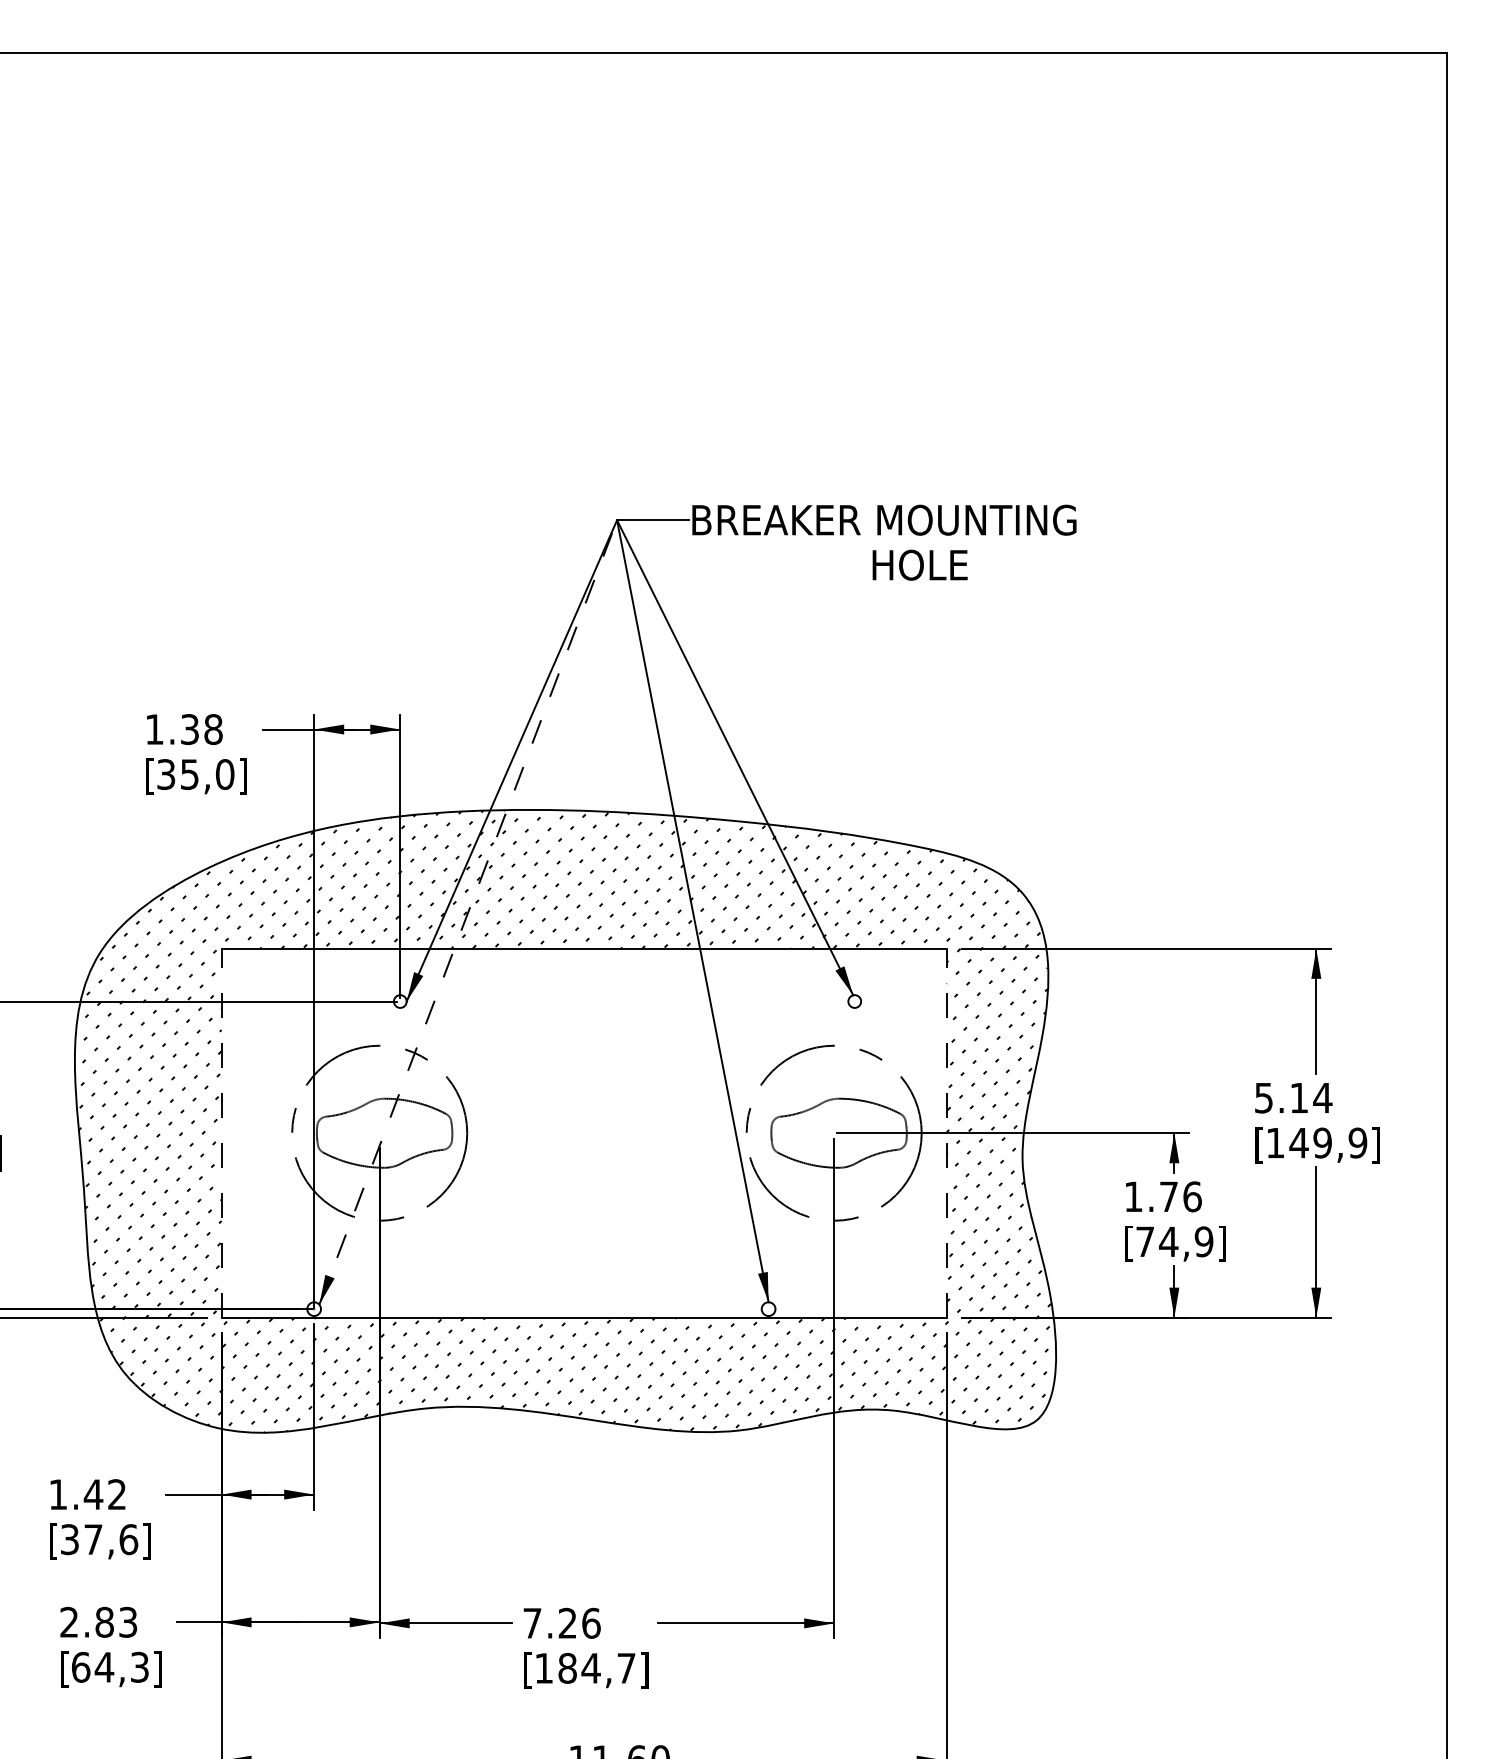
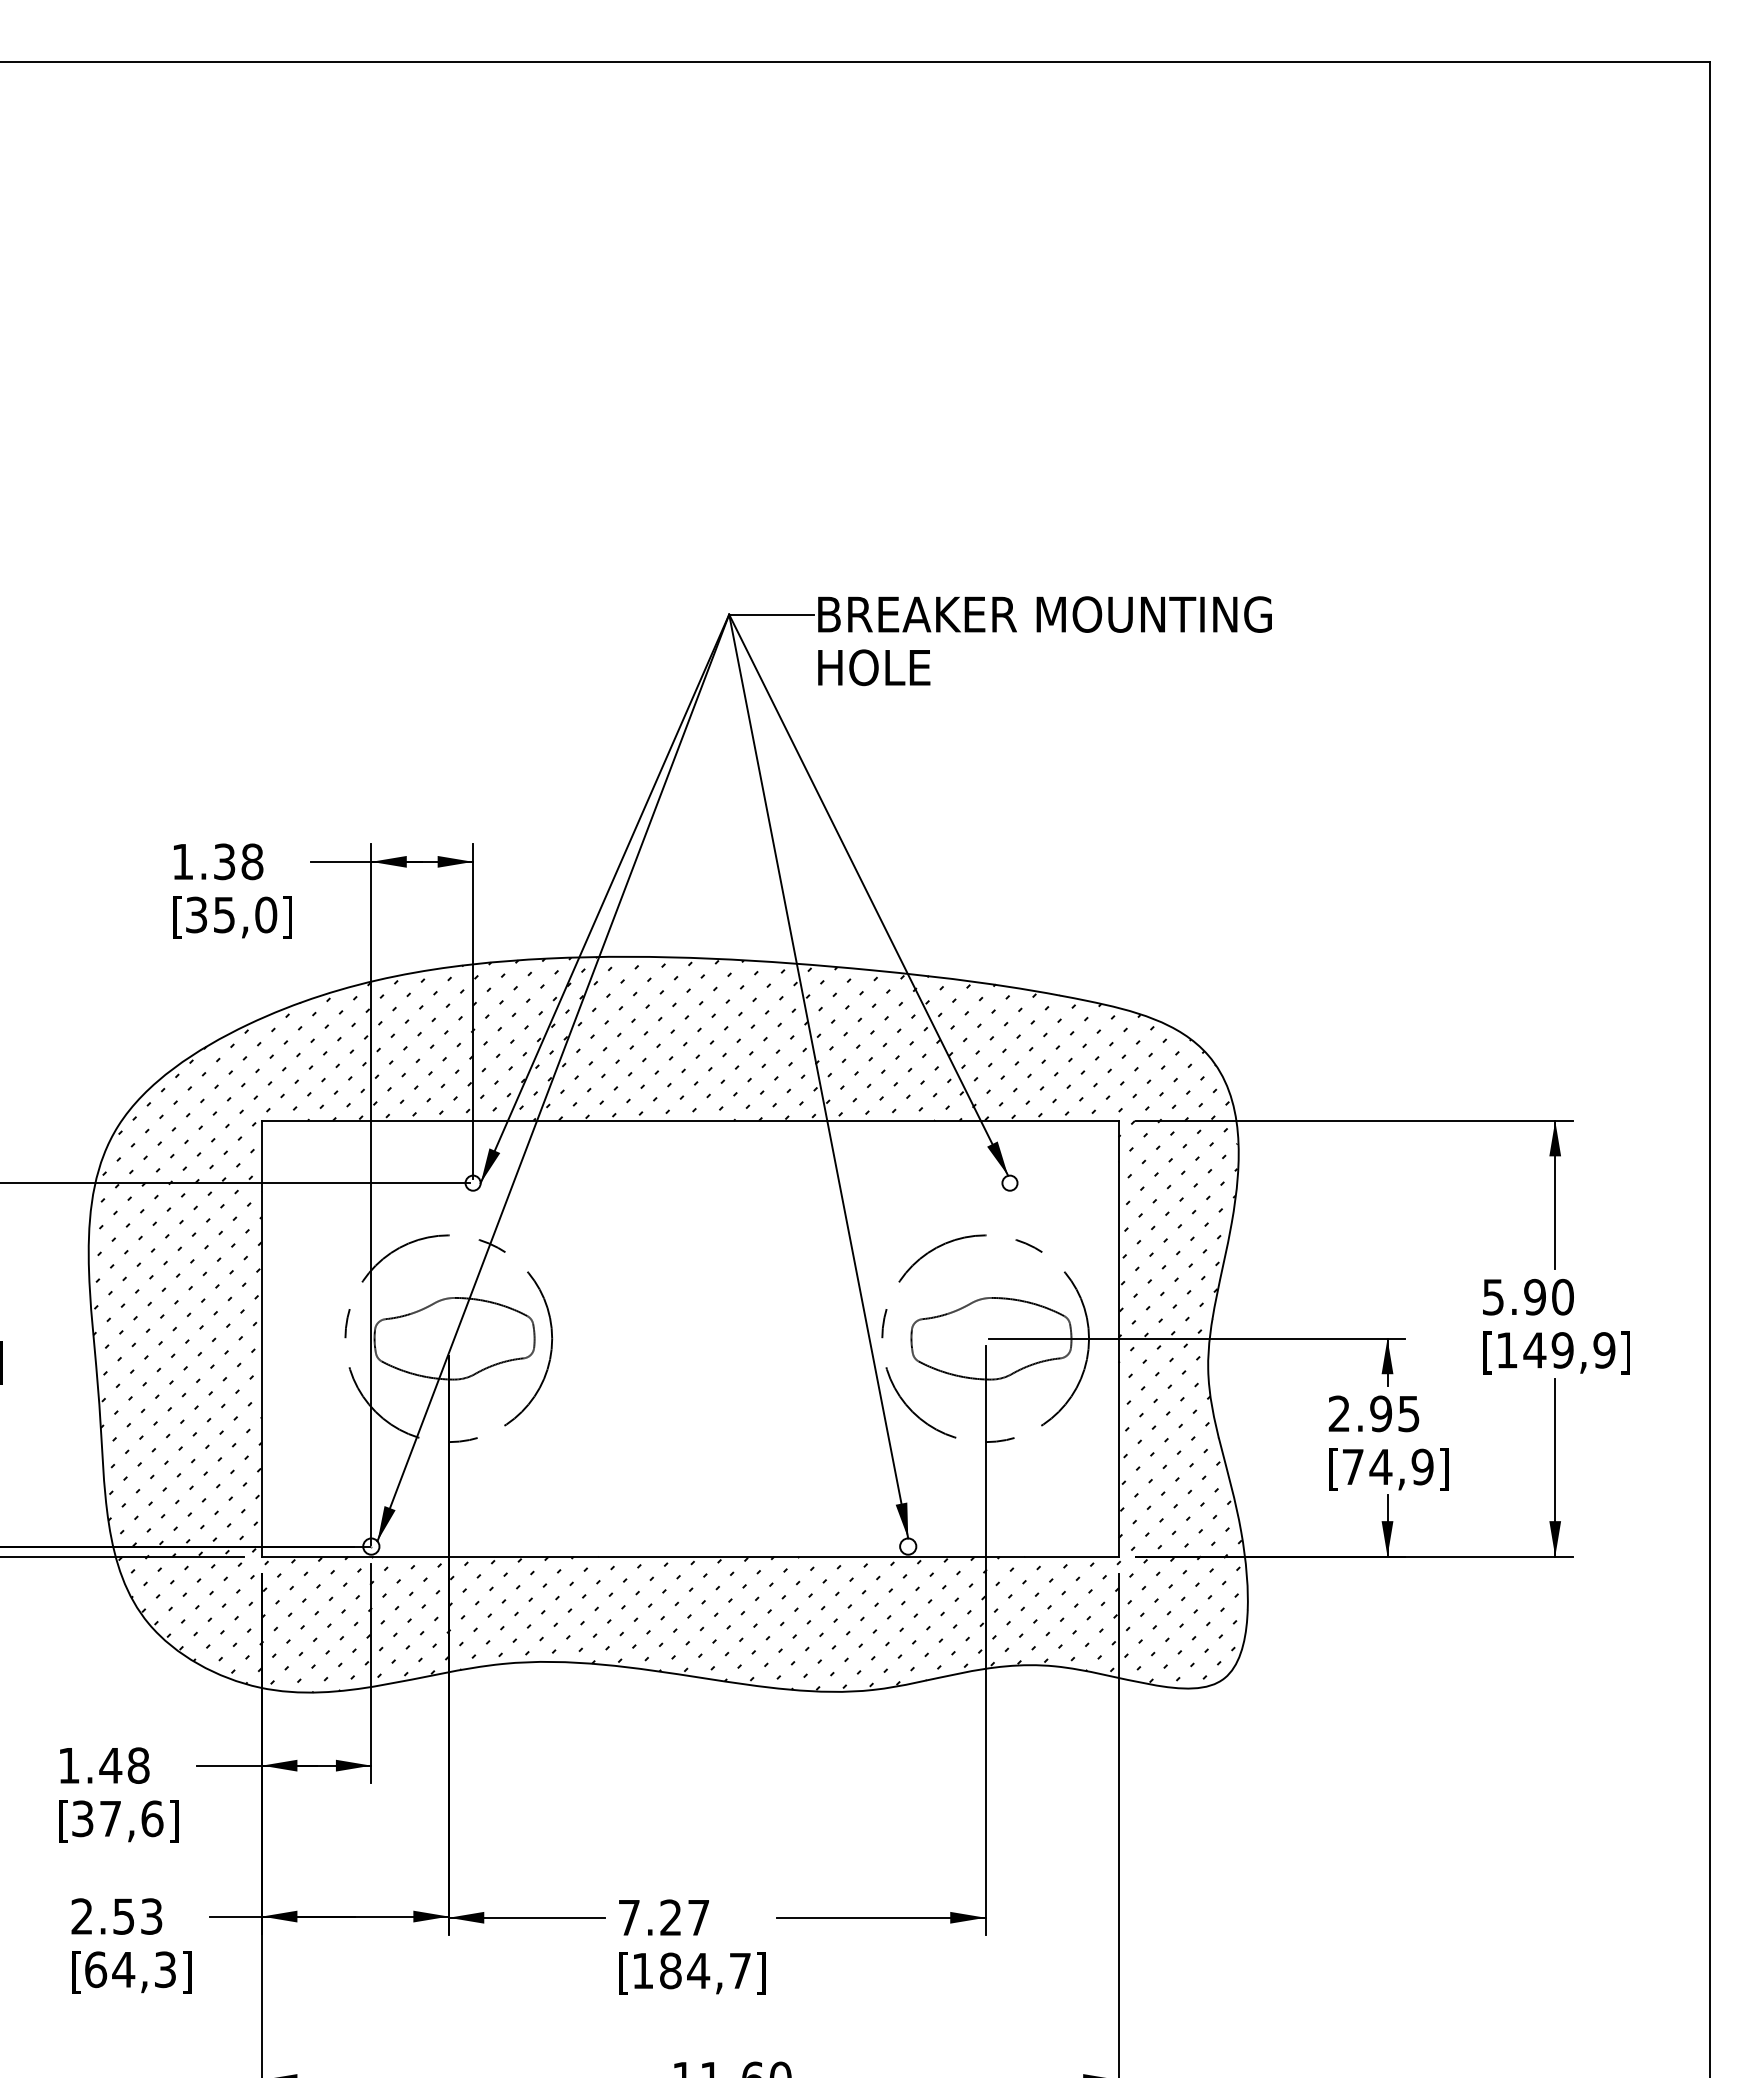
text: (920, 565) -> (874, 667), moved
line: (468, 912) -> (553, 1077), dashed -> solid
text: (1311, 1097) -> (1549, 1296), 5.14 -> 5.90
line: (221, 1133) -> (261, 1338), dashed -> solid
line: (946, 1133) -> (1118, 1338), dashed -> solid
text: (1163, 1196) -> (1374, 1413), 1.76 -> 2.95
text: (117, 1494) -> (138, 1765), 1.42 -> 1.48
text: (104, 1622) -> (123, 1916), 2.83 -> 2.53
text: (591, 1623) -> (698, 1917), 7.26 -> 7.27

